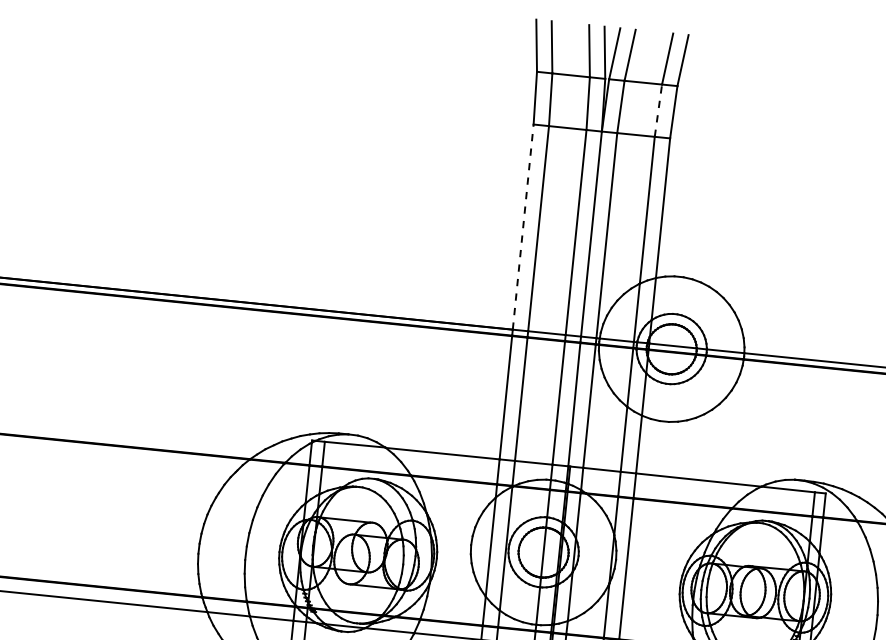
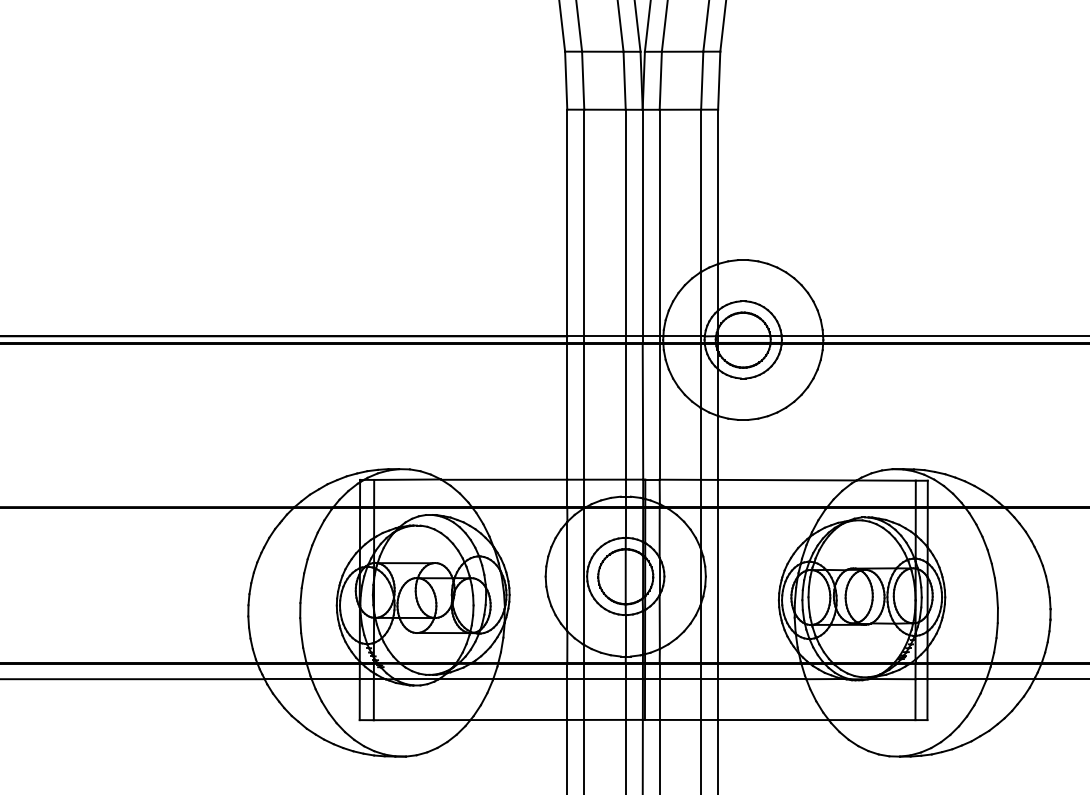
line: (658, 110) -> (702, 80), dashed -> solid
line: (523, 226) -> (567, 222), dashed -> solid

